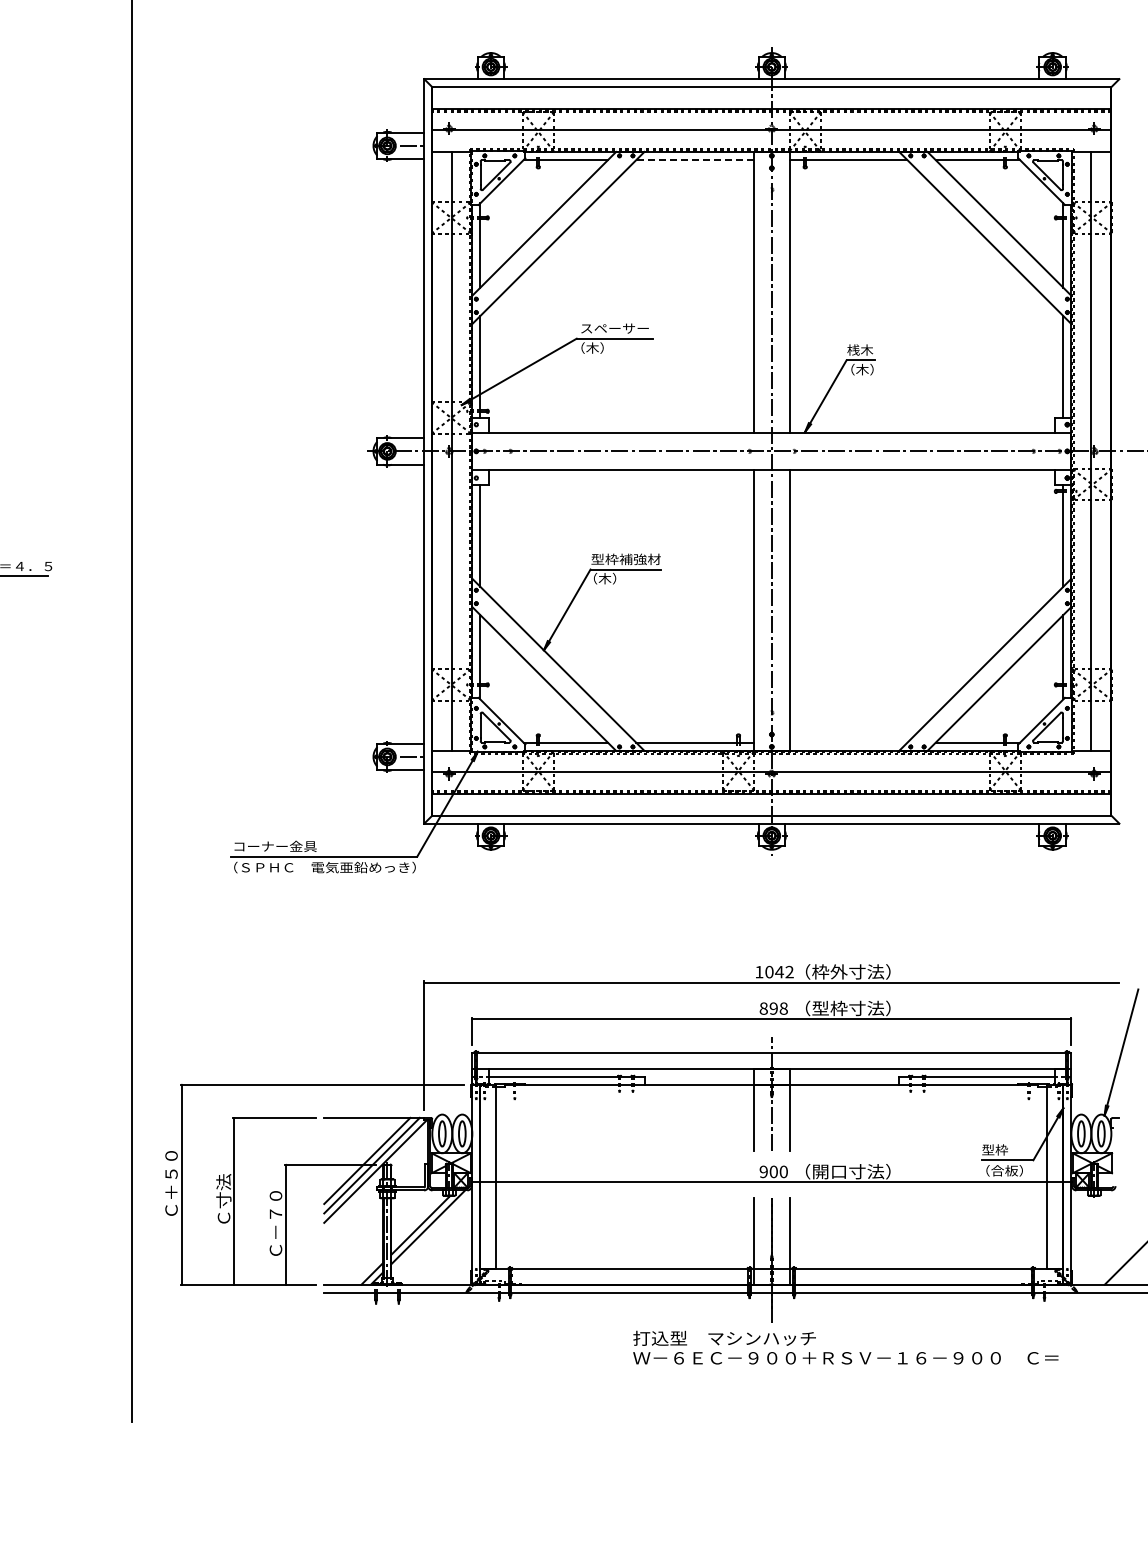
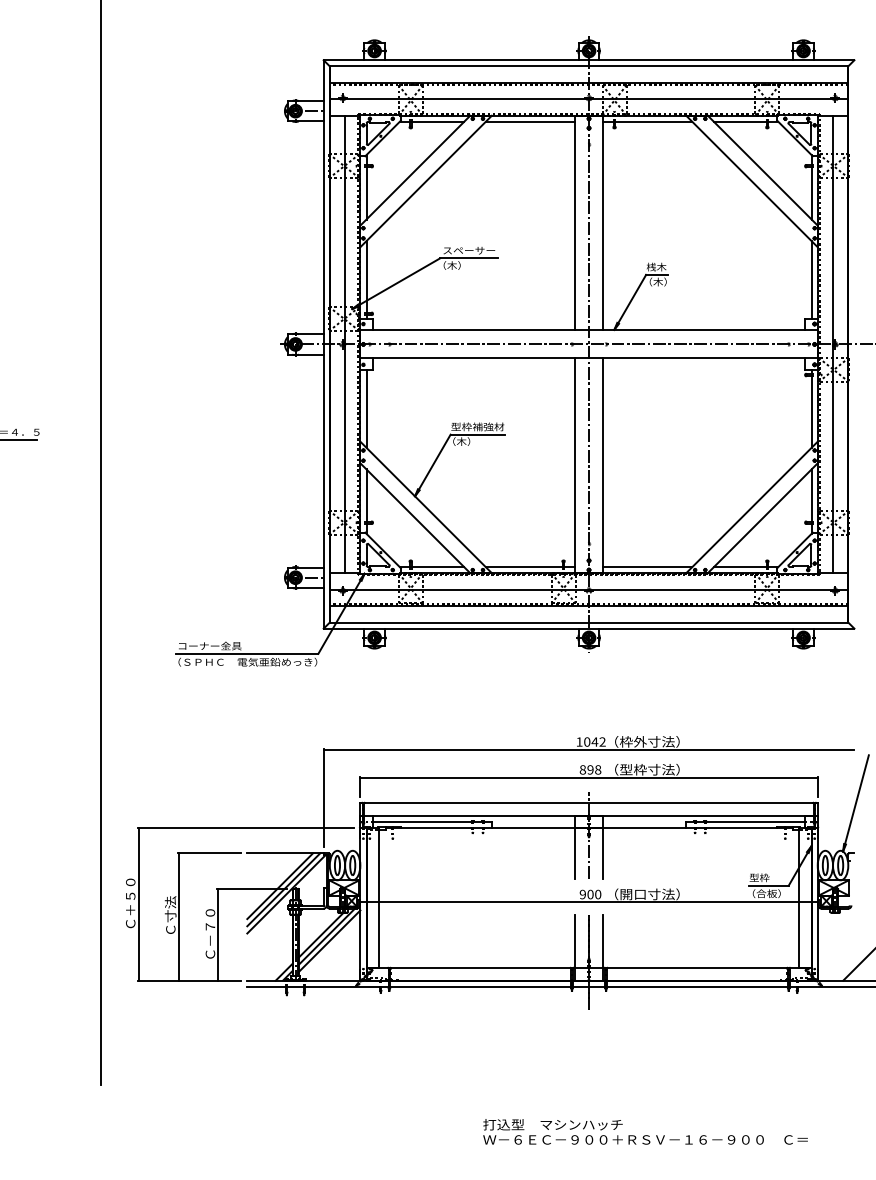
line: (695, 159) -> (530, 121), dashed -> solid
line: (848, 742) -> (647, 566), added
line: (431, 1232) -> (329, 940), added
text: (845, 1347) -> (645, 1131), moved

